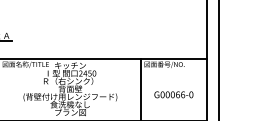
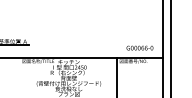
text: (173, 93) -> (139, 47), moved

